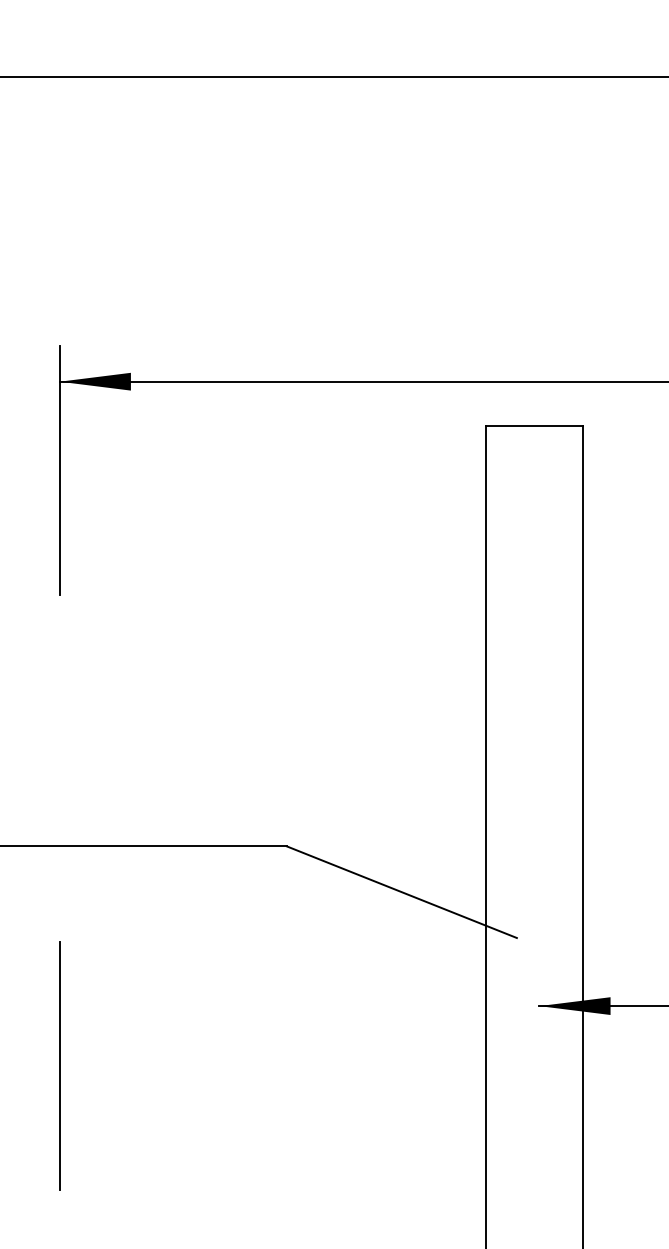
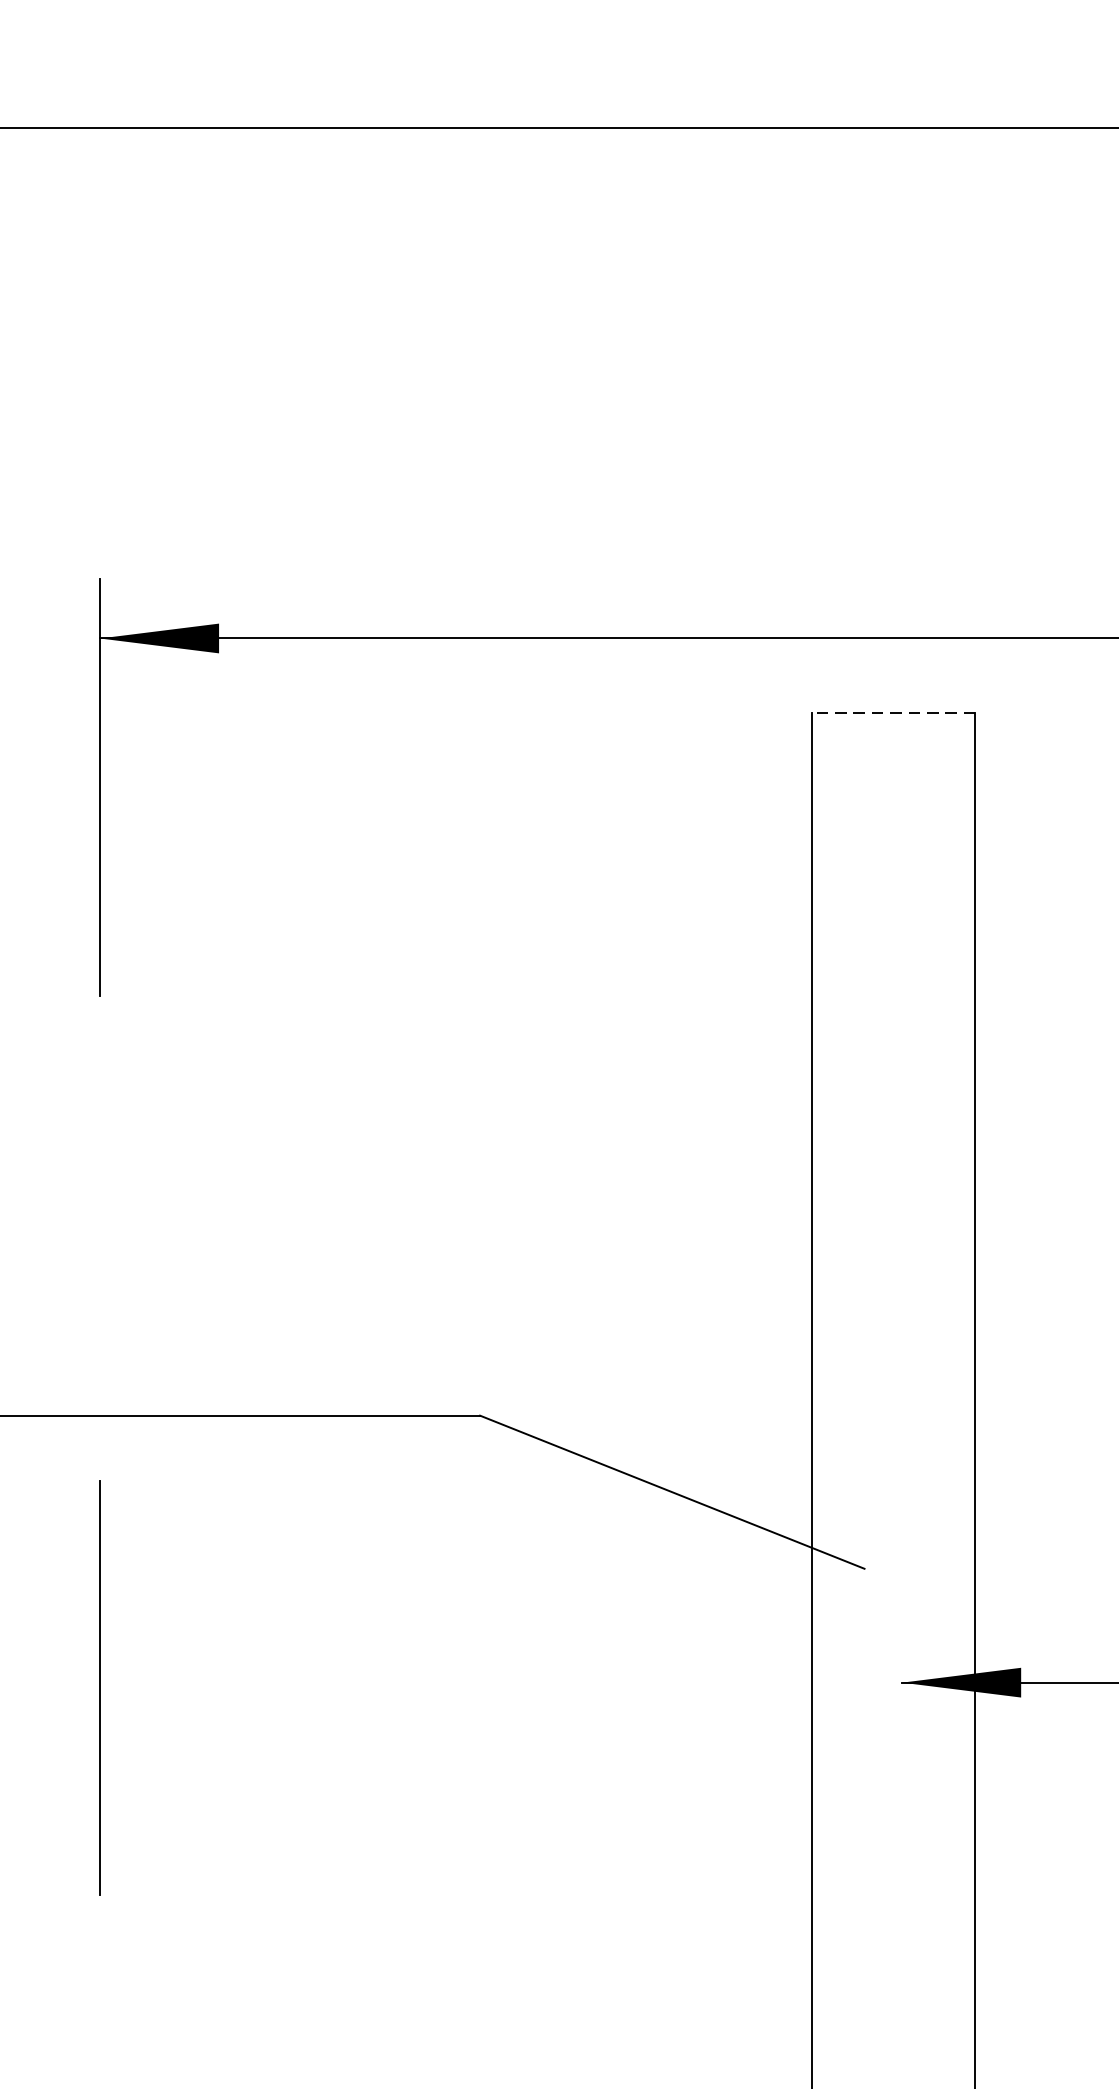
line: (534, 426) -> (893, 713), solid -> dashed
line: (59, 1065) -> (99, 1686), moved

